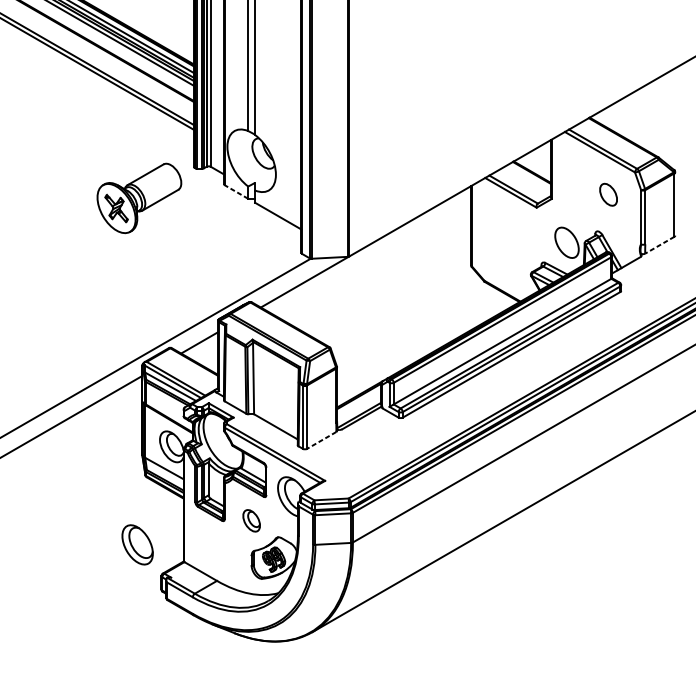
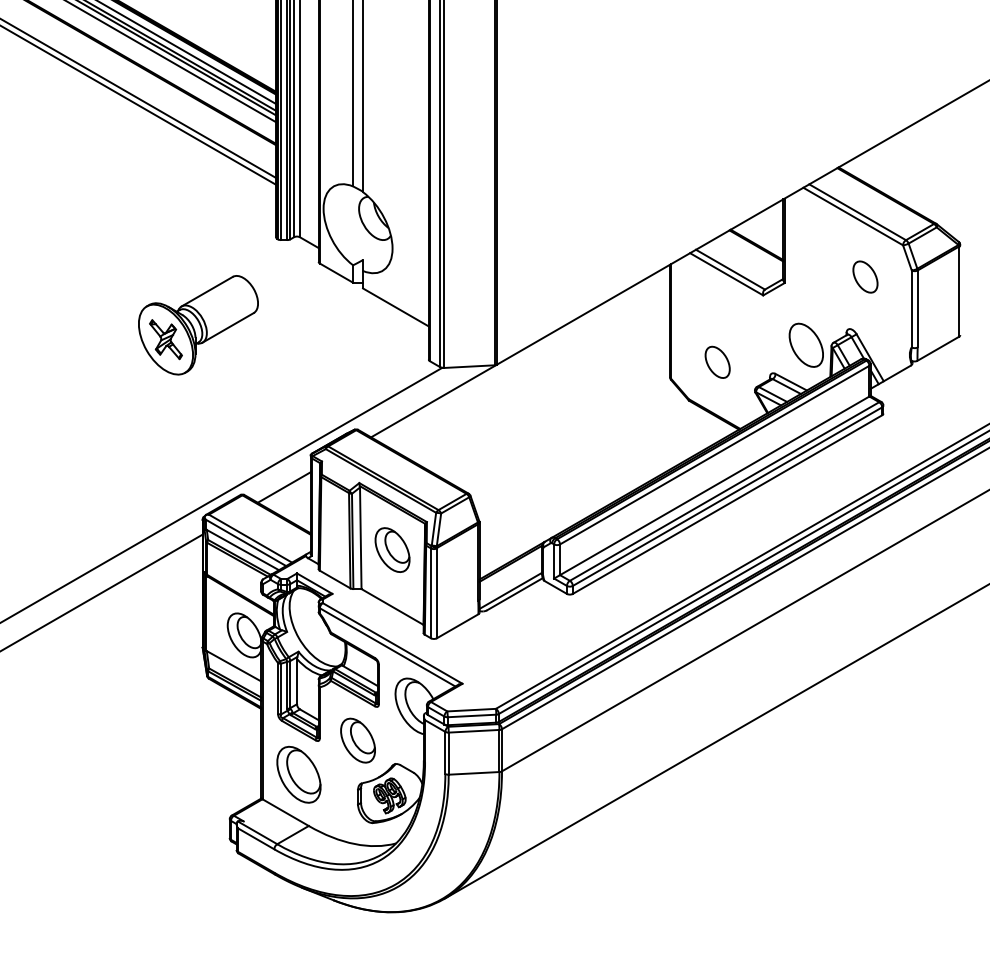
line: (236, 191) -> (336, 272), dashed -> solid
part: (139, 198) -> (198, 325), moved
line: (659, 245) -> (938, 348), dashed -> solid
part: (504, 254) -> (717, 361), added
part: (275, 386) -> (392, 549), added
line: (321, 440) -> (457, 626), dashed -> solid
part: (251, 520) -> (357, 740), size x1.43
part: (137, 544) -> (298, 774), moved

